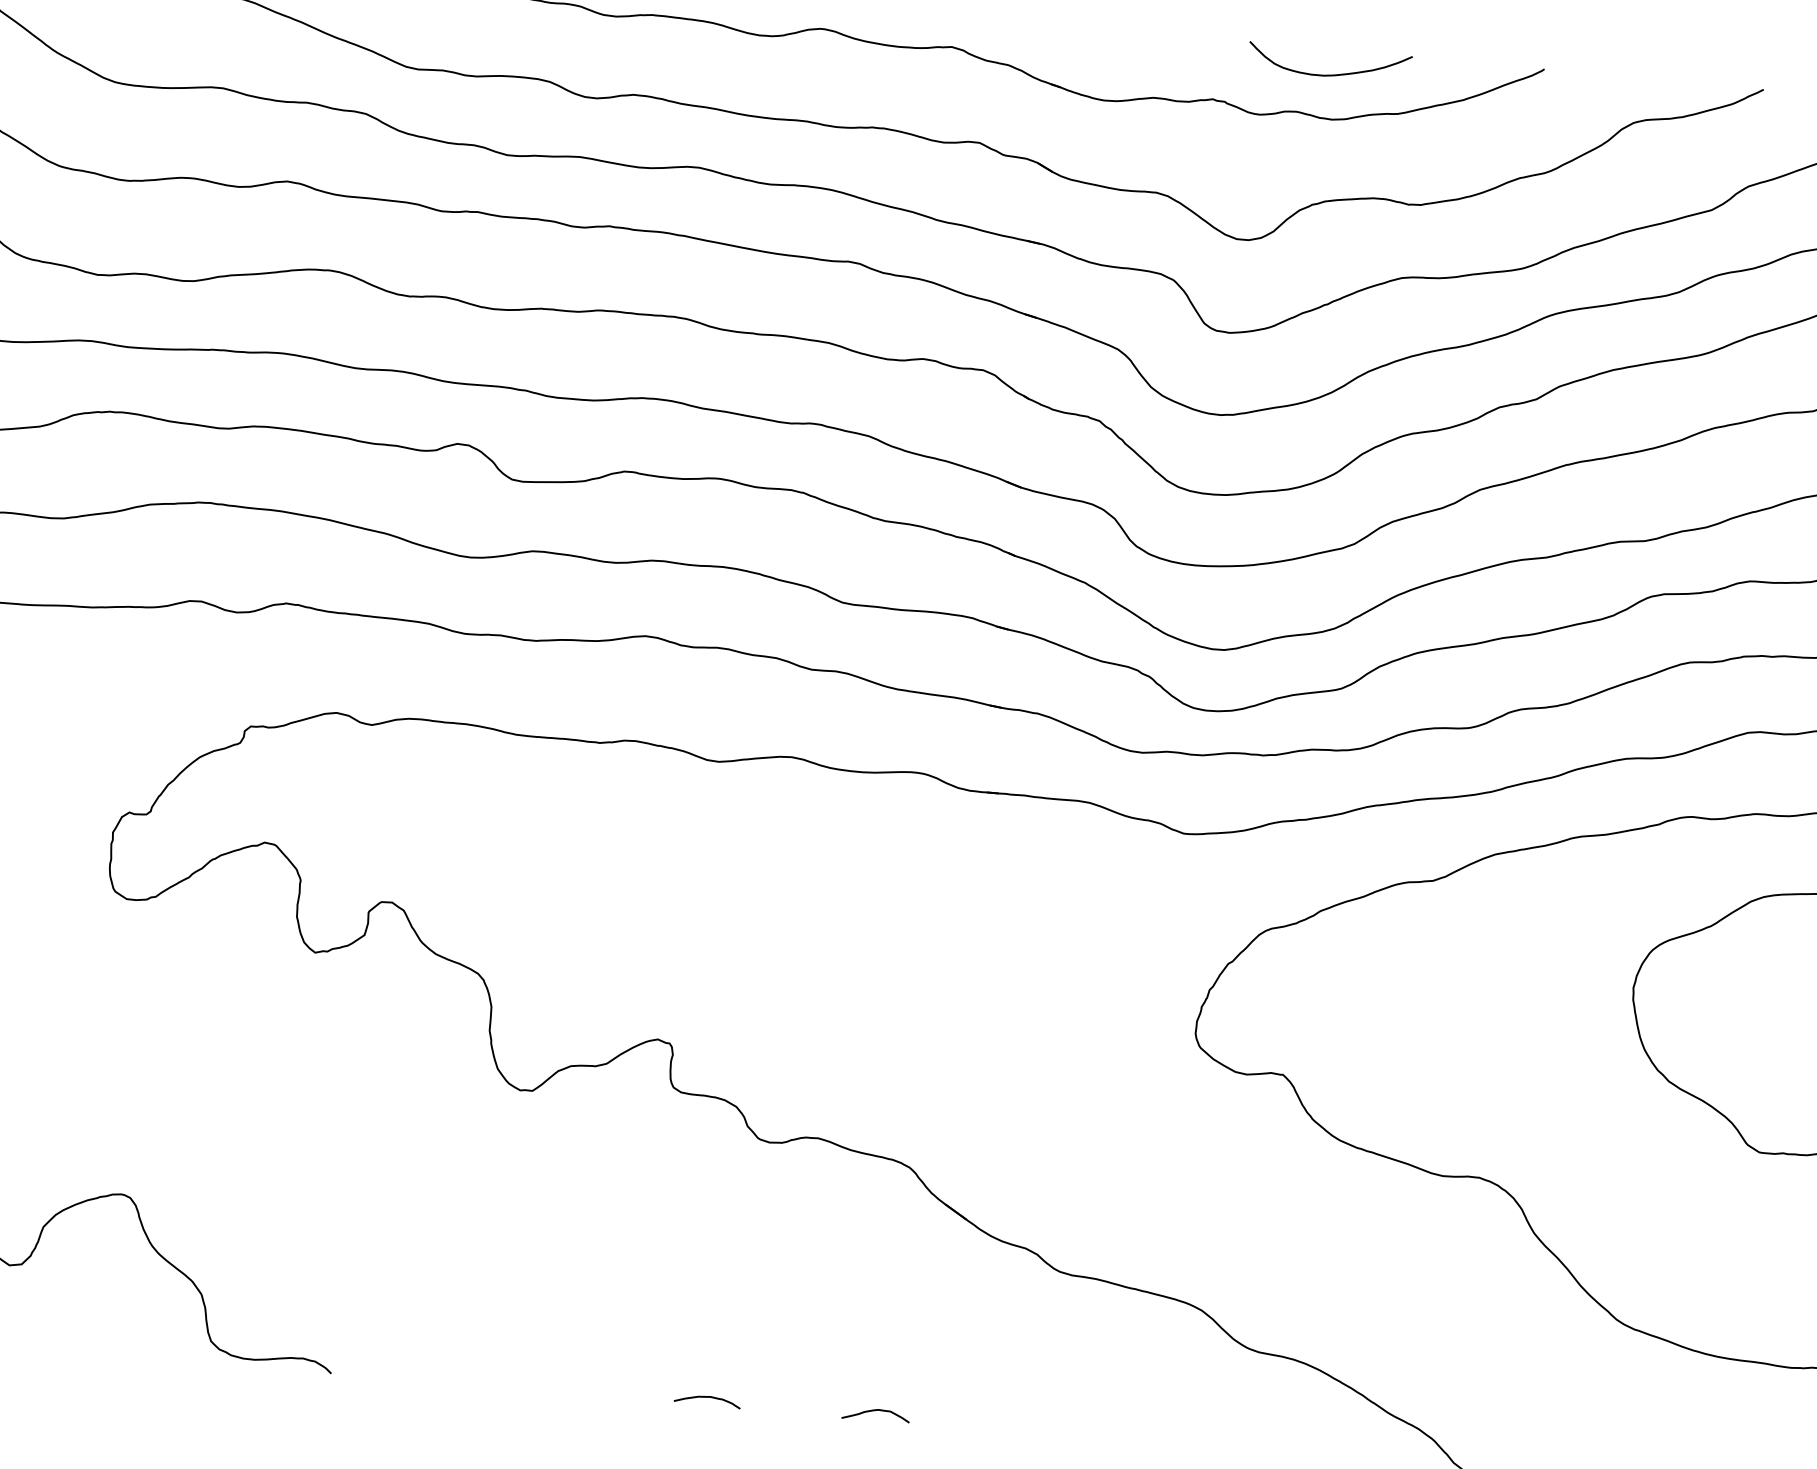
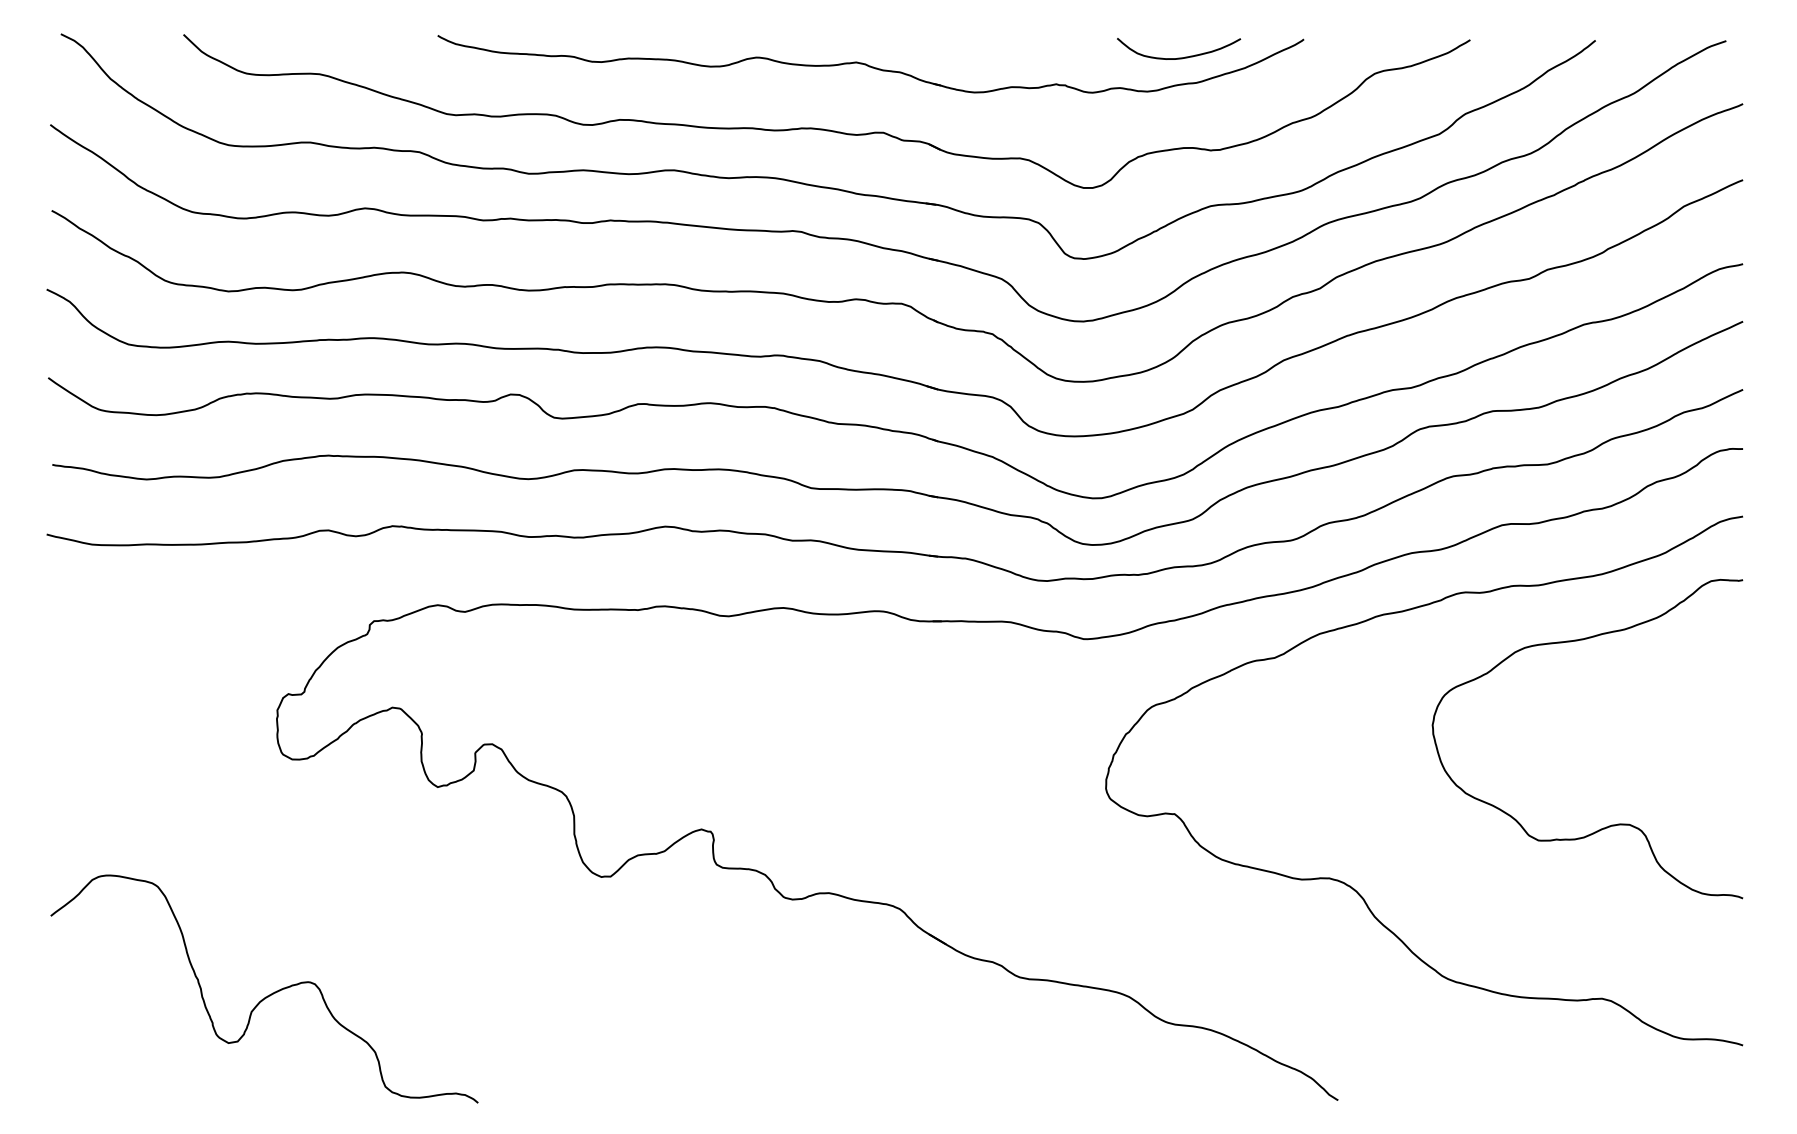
curve: (1329, 74) -> (1179, 57), moved
curve: (708, 1398) -> (763, 1096), removed
curve: (872, 1411) -> (888, 1095), removed

